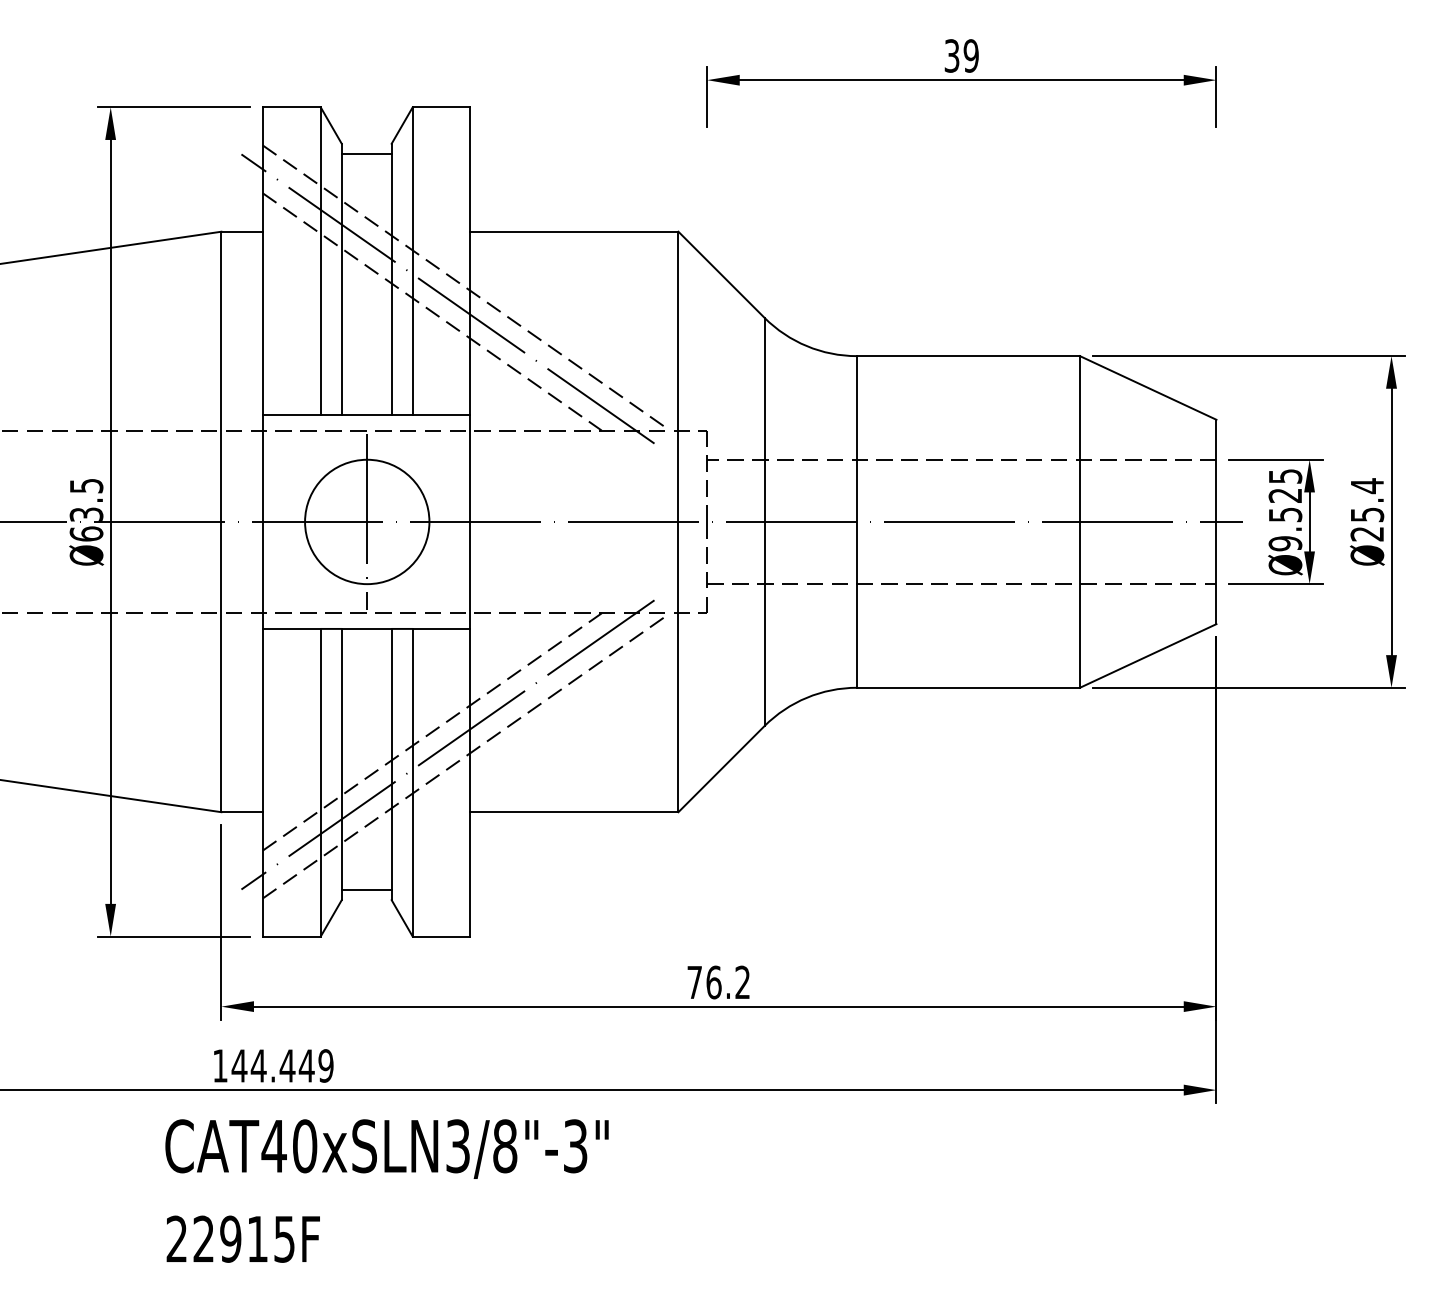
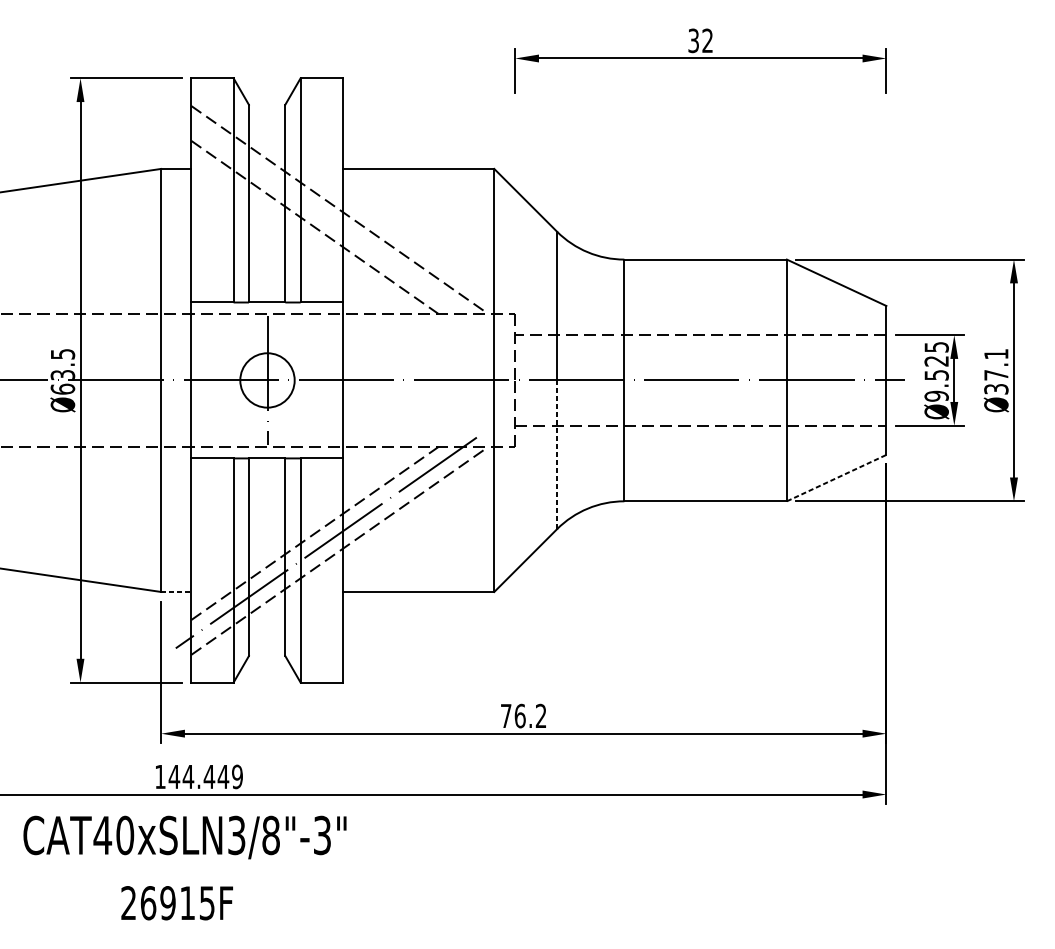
text: (970, 55) -> (707, 40), 39 -> 32
line: (366, 153) -> (266, 111), removed
line: (447, 298) -> (325, 217), removed
text: (1367, 509) -> (996, 371), Ø25.4 -> Ø37.1
circle: (367, 521) -> (267, 380), size x0.6
line: (764, 623) -> (557, 454), solid -> dashed
line: (1148, 655) -> (836, 477), solid -> dashed
line: (242, 812) -> (176, 592), solid -> dashed
line: (366, 889) -> (266, 648), removed
text: (386, 1148) -> (184, 837), moved
text: (203, 1238) -> (148, 902), 22915F -> 26915F

